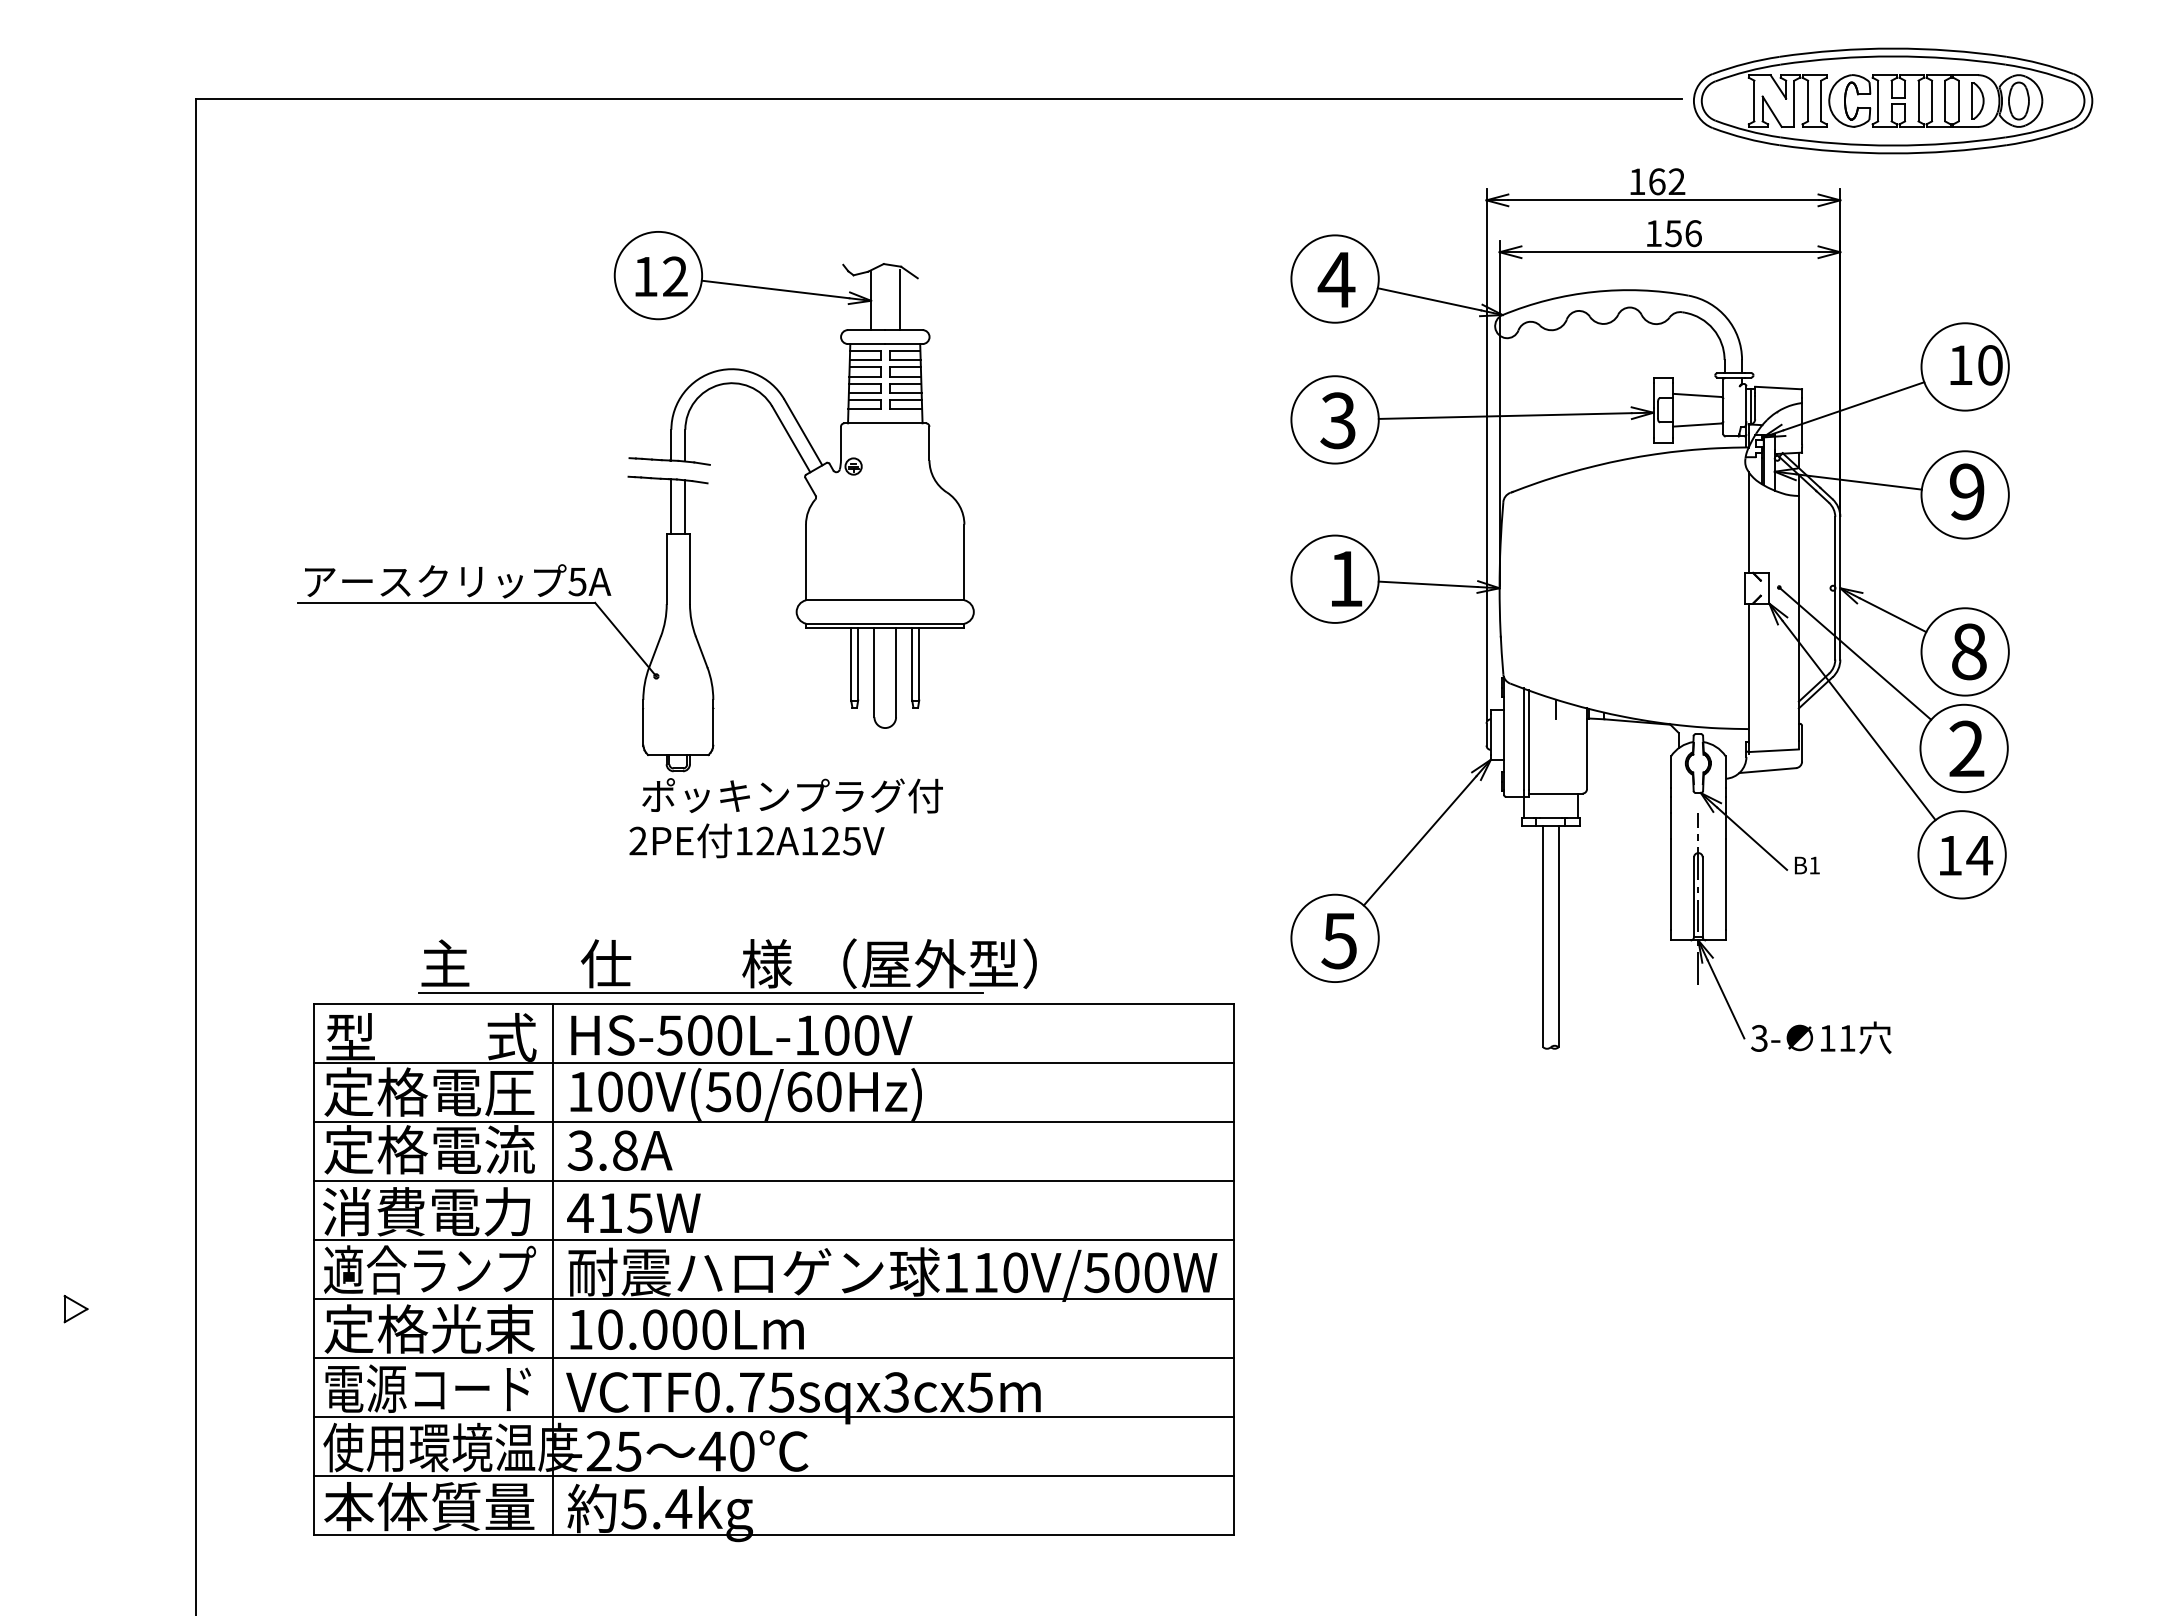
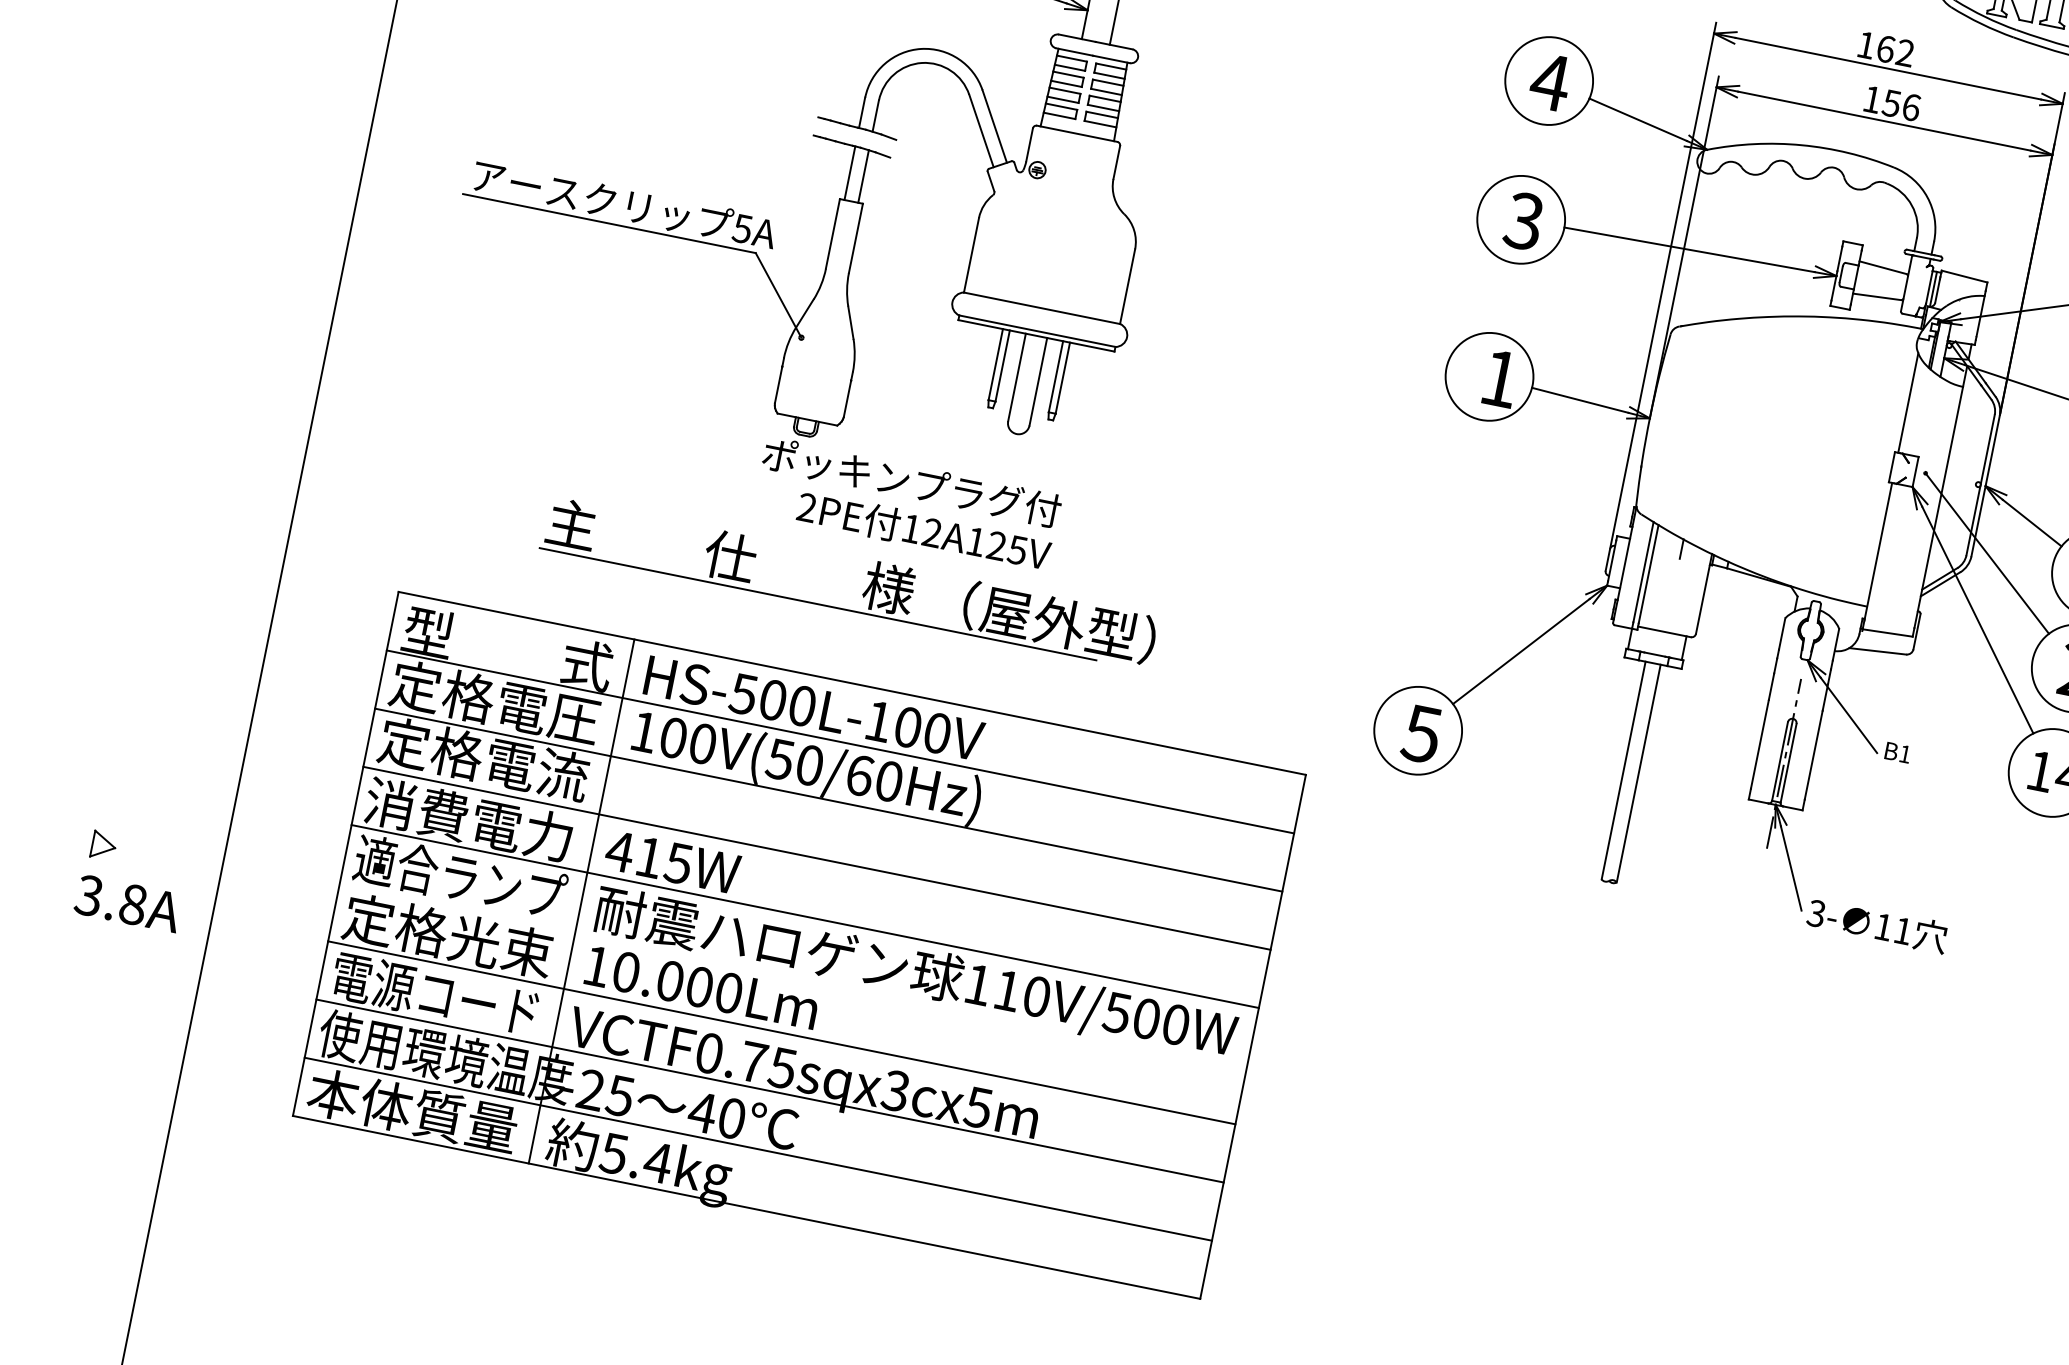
text: (756, 840) -> (923, 530), moved
part: (742, 973) -> (862, 593), moved
text: (619, 1150) -> (127, 903), moved
line: (773, 1299) -> (793, 974), removed

